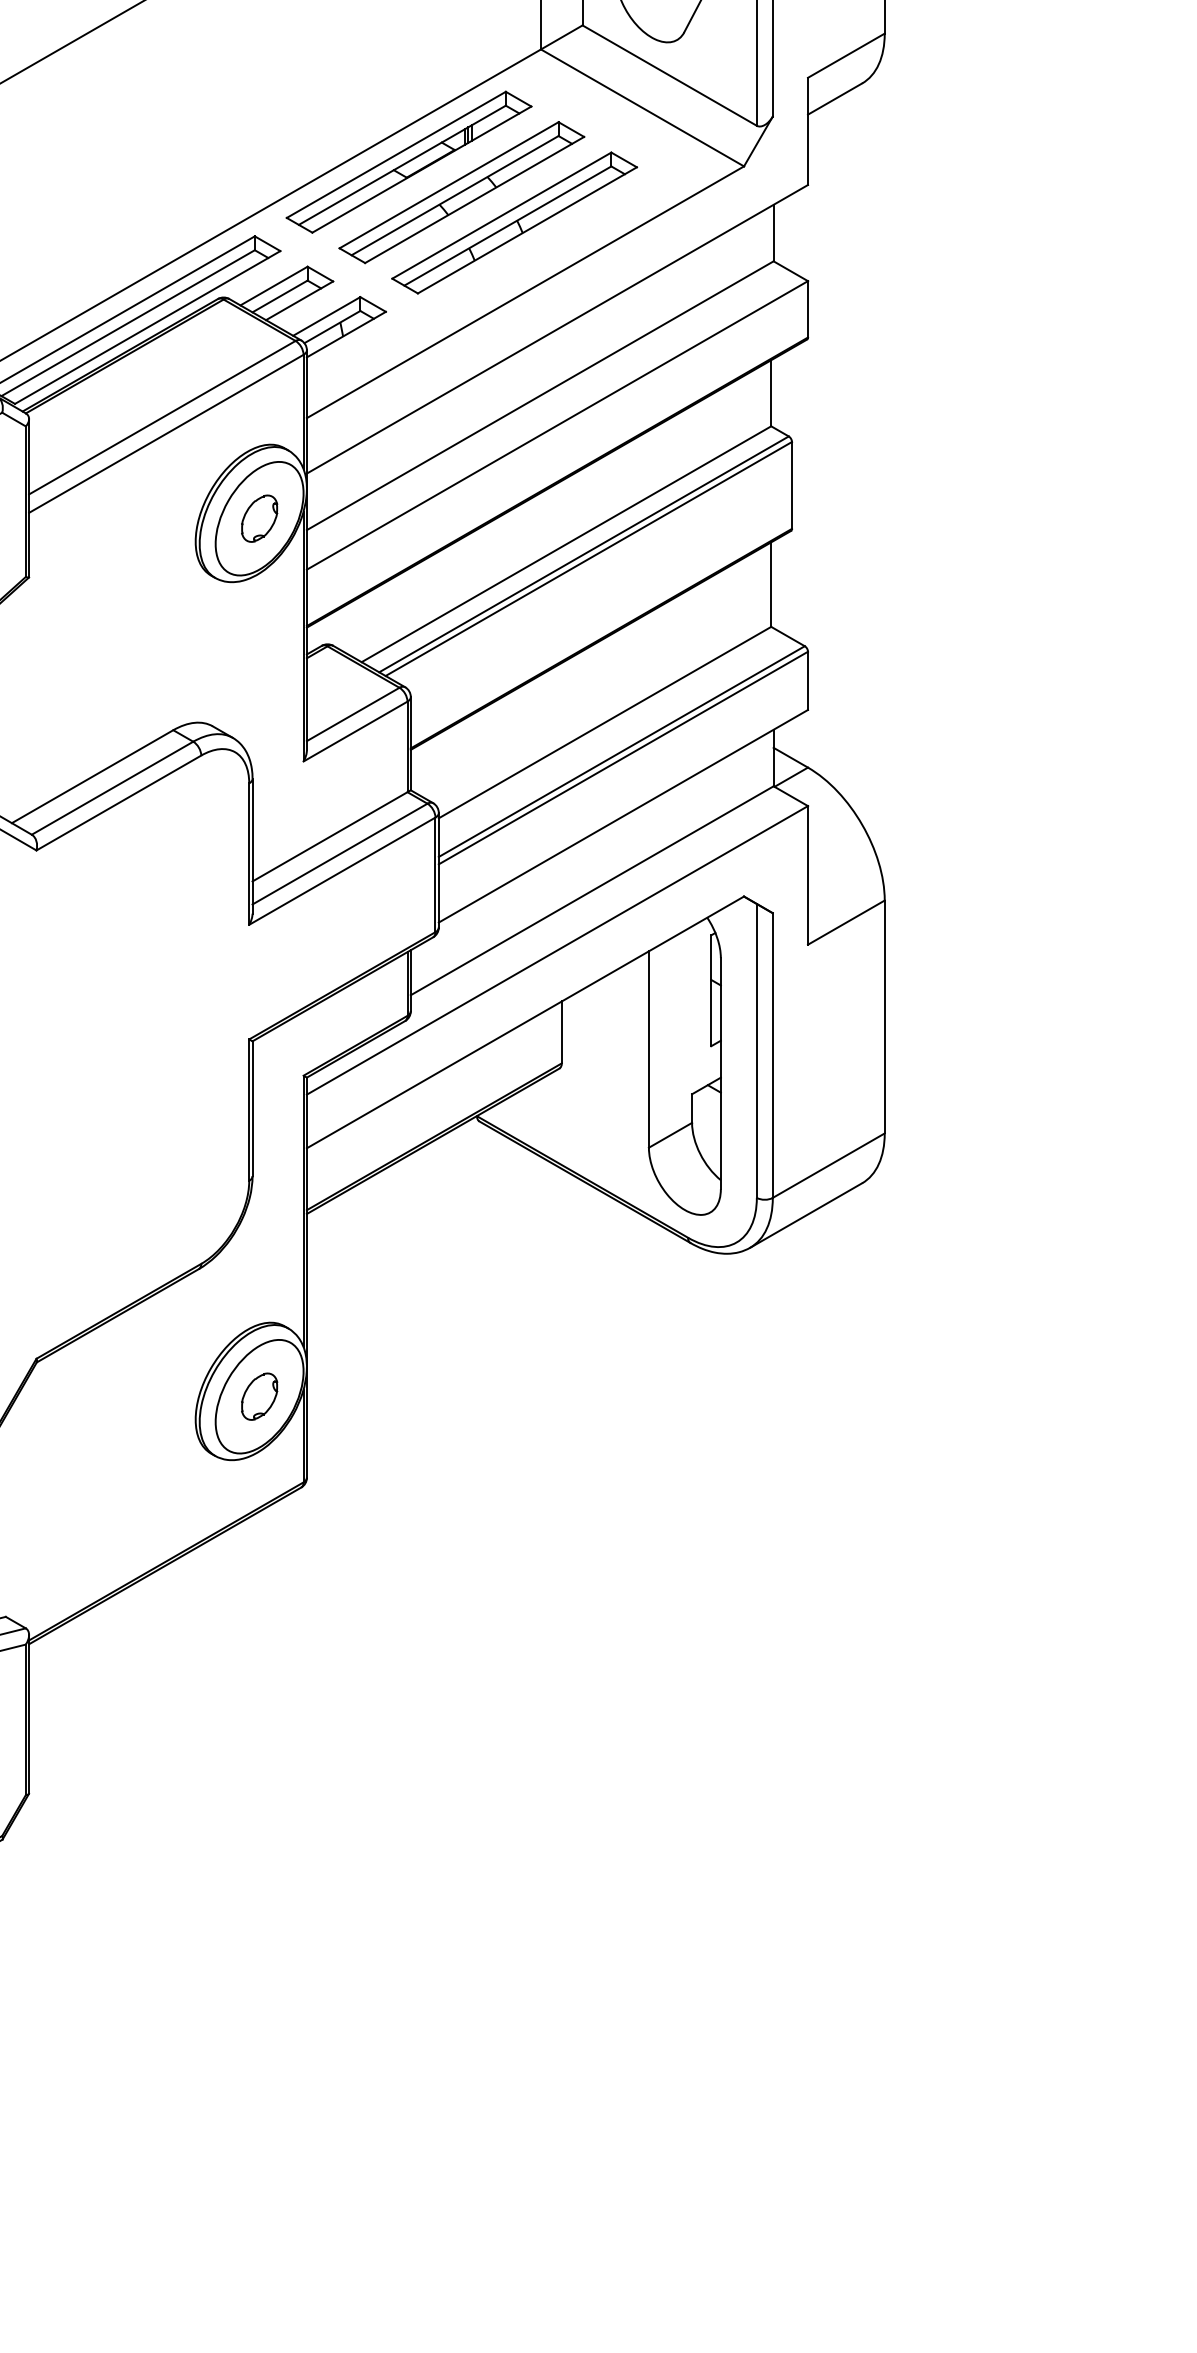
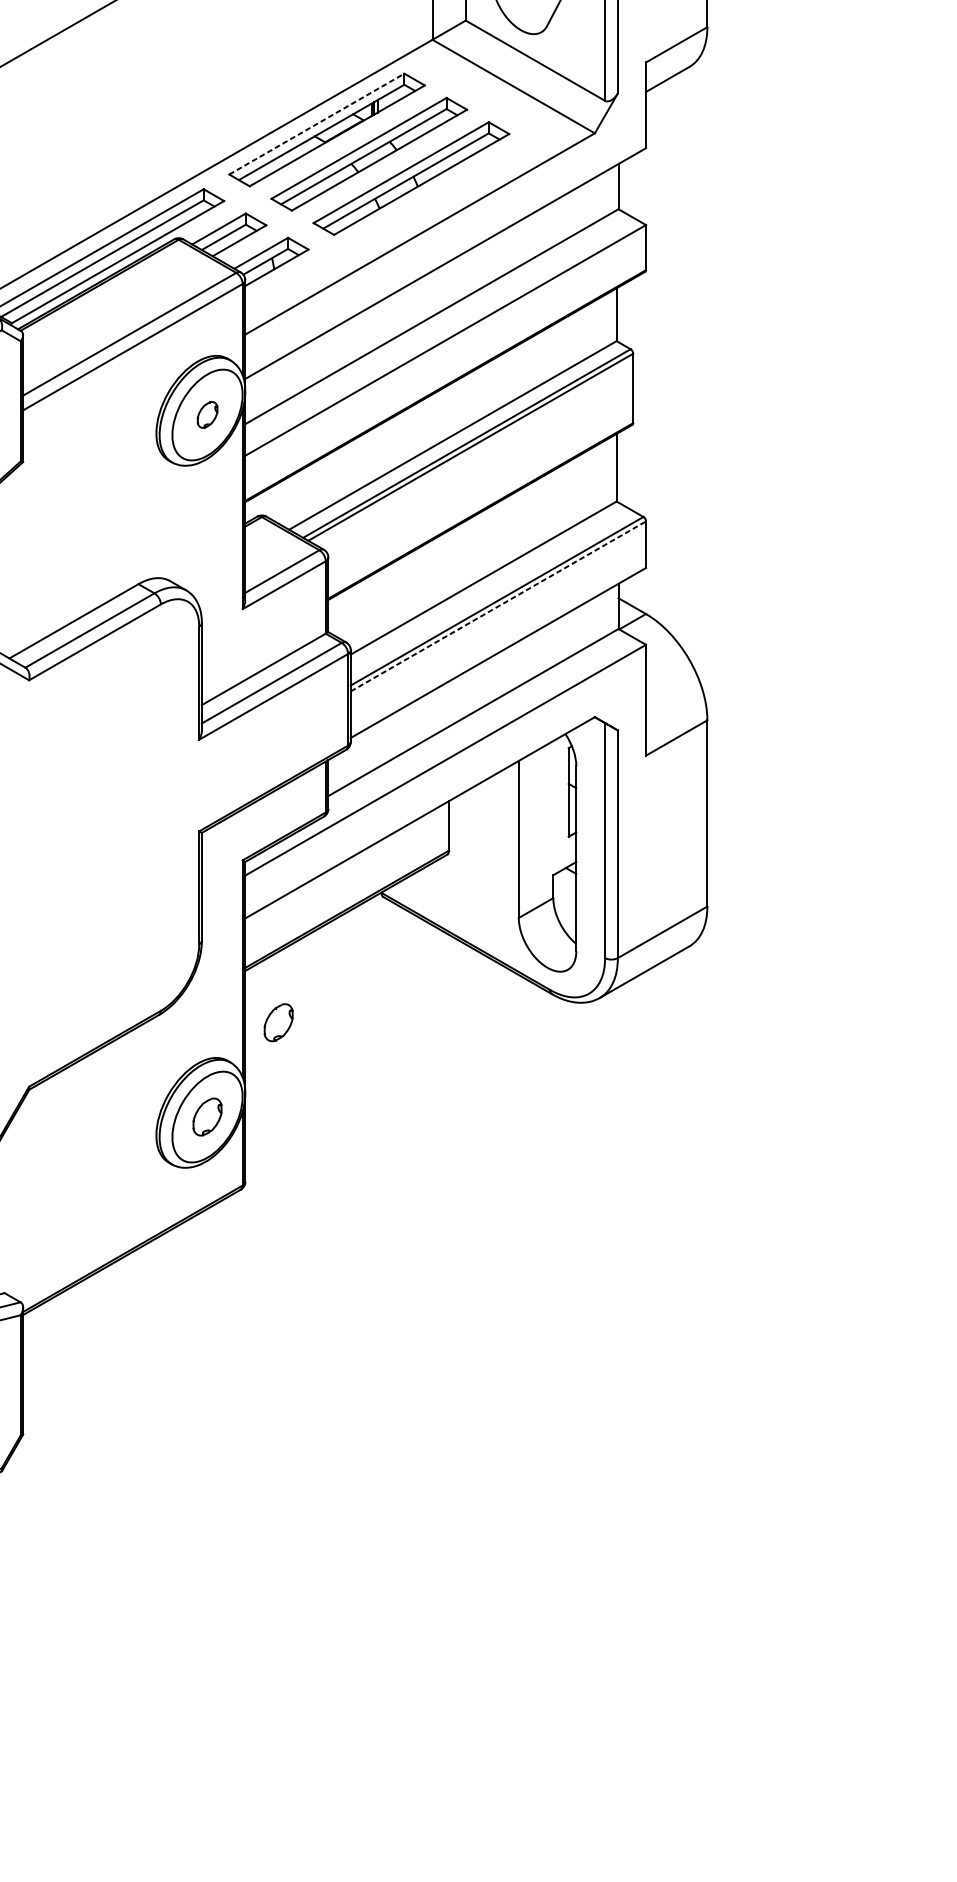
line: (396, 154) -> (316, 123), solid -> dashed
part: (259, 518) -> (207, 414), size x0.7
line: (623, 757) -> (498, 605), solid -> dashed
part: (348, 1278) -> (278, 1022), added

